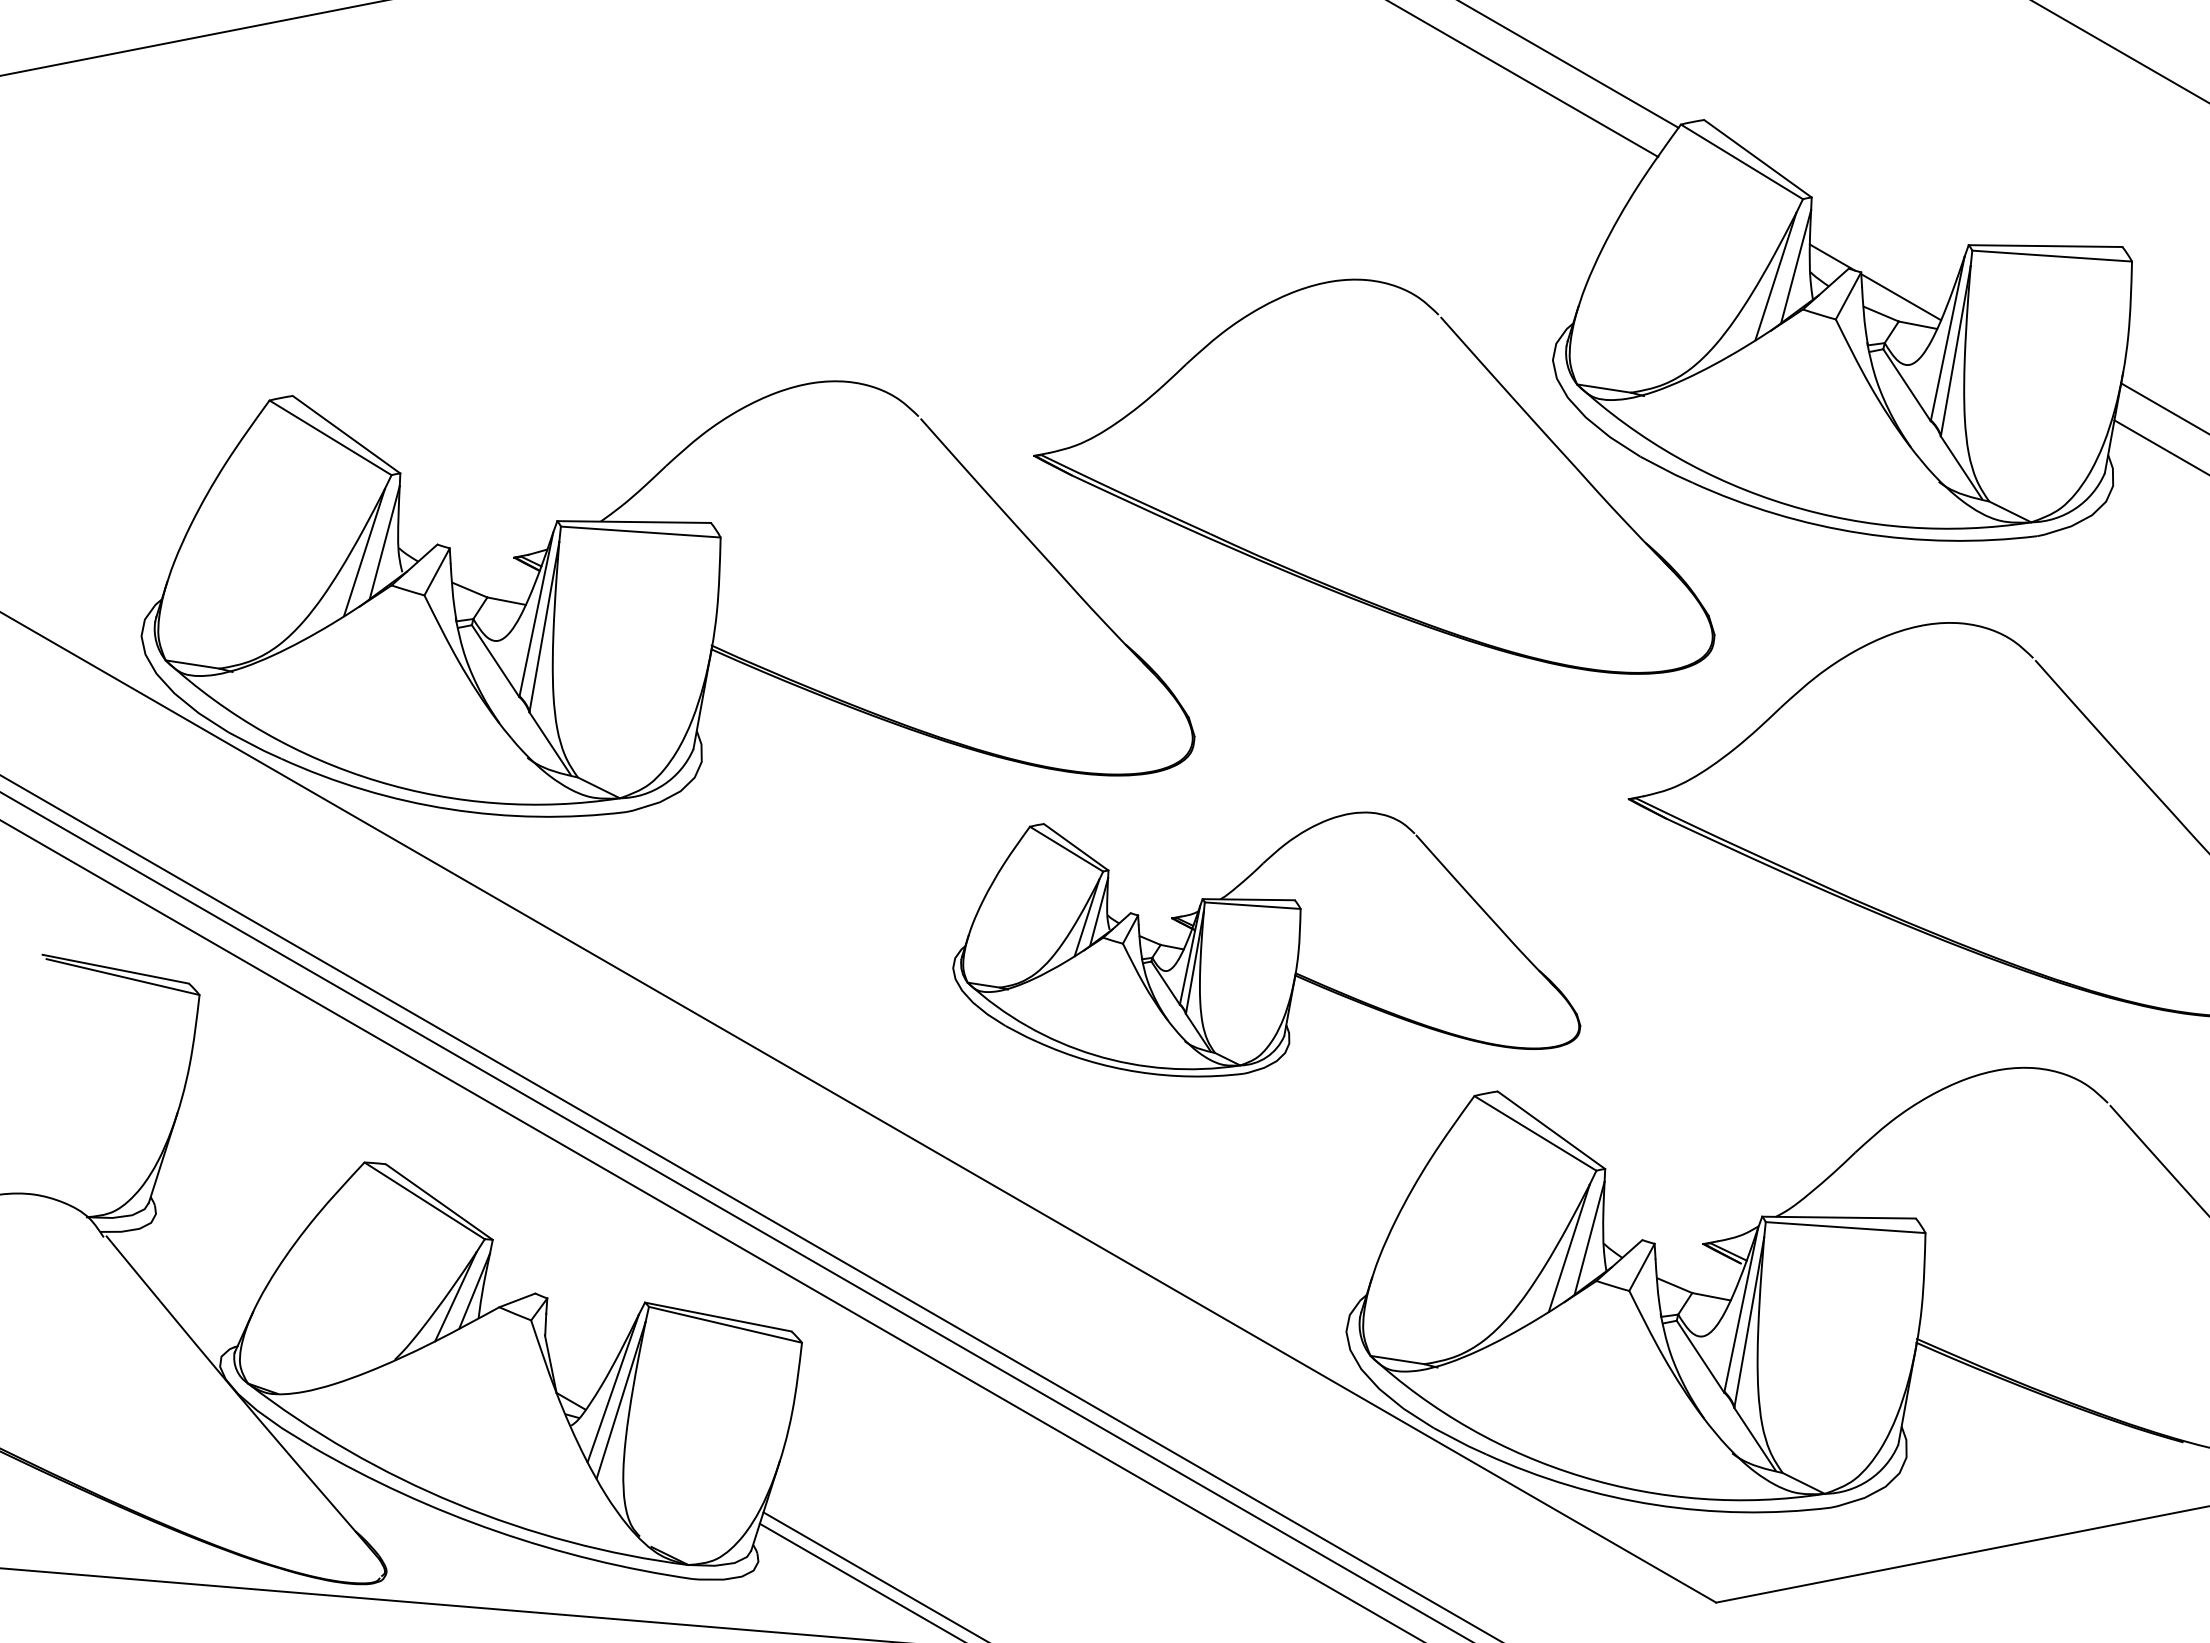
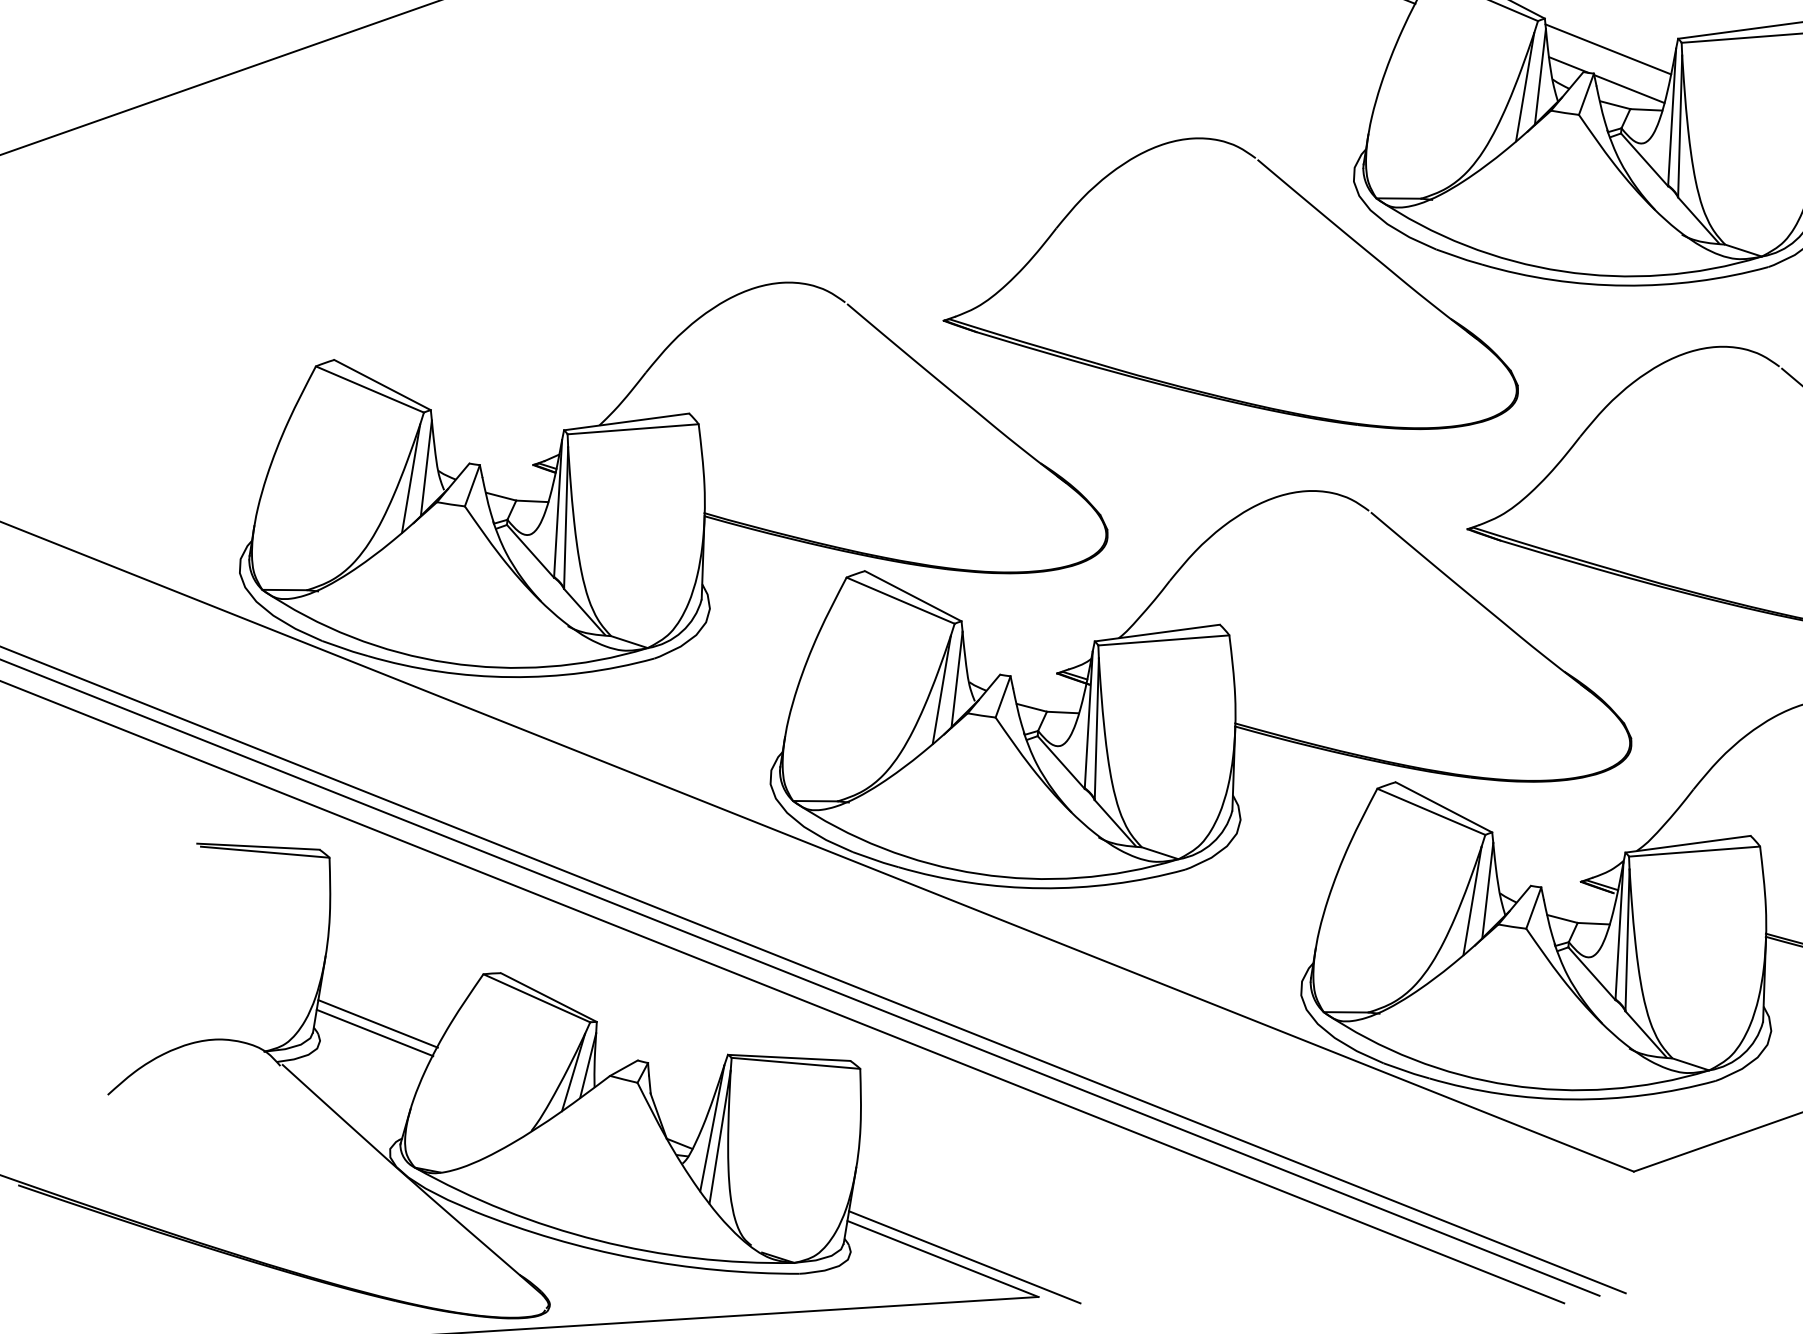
line: (1882, 245) -> (1608, 49), added
part: (1266, 944) -> (1190, 690), size x1.67
line: (228, 1203) -> (377, 1023), added
line: (223, 1214) -> (375, 1033), added

